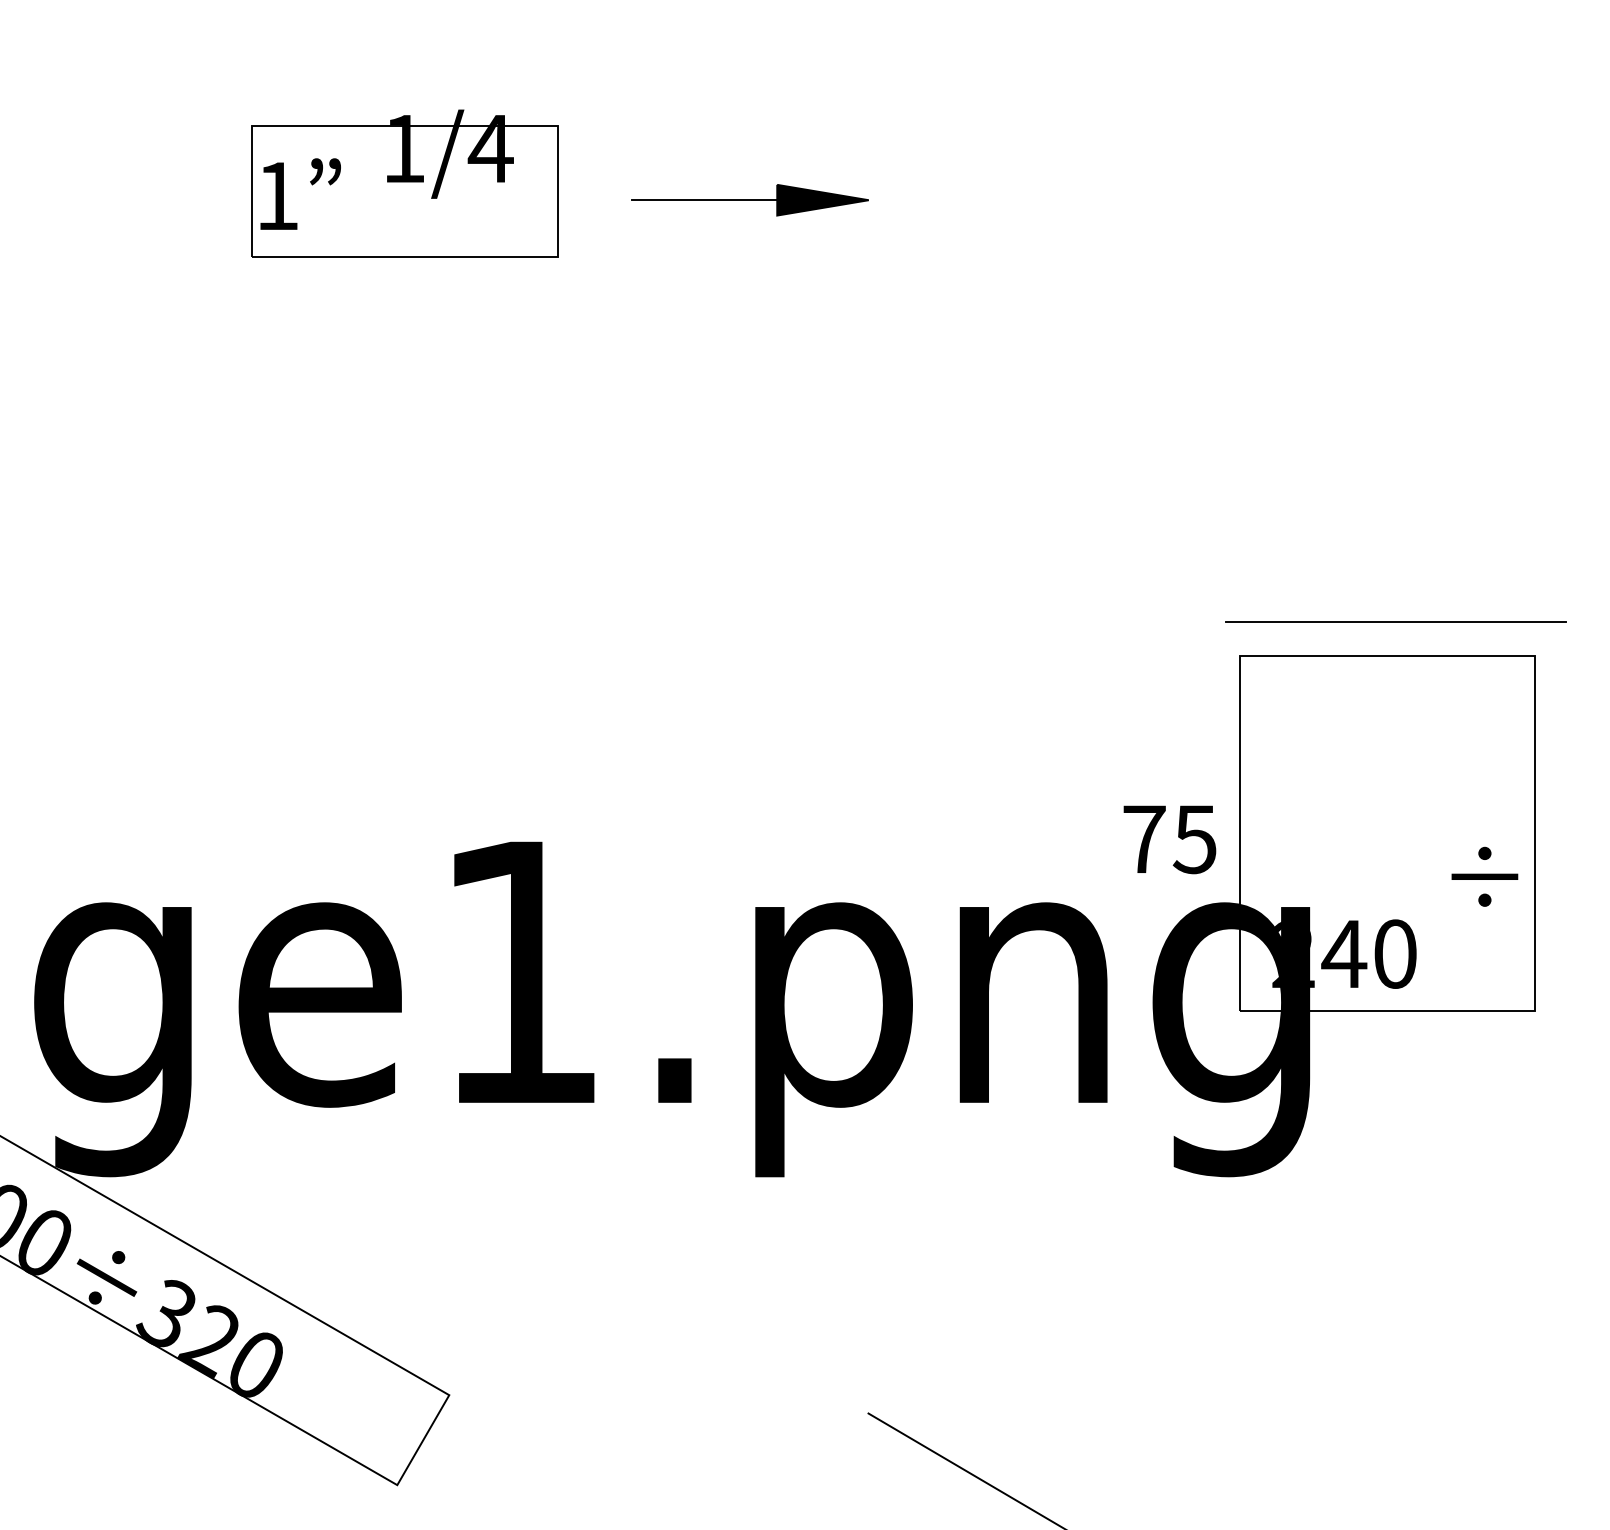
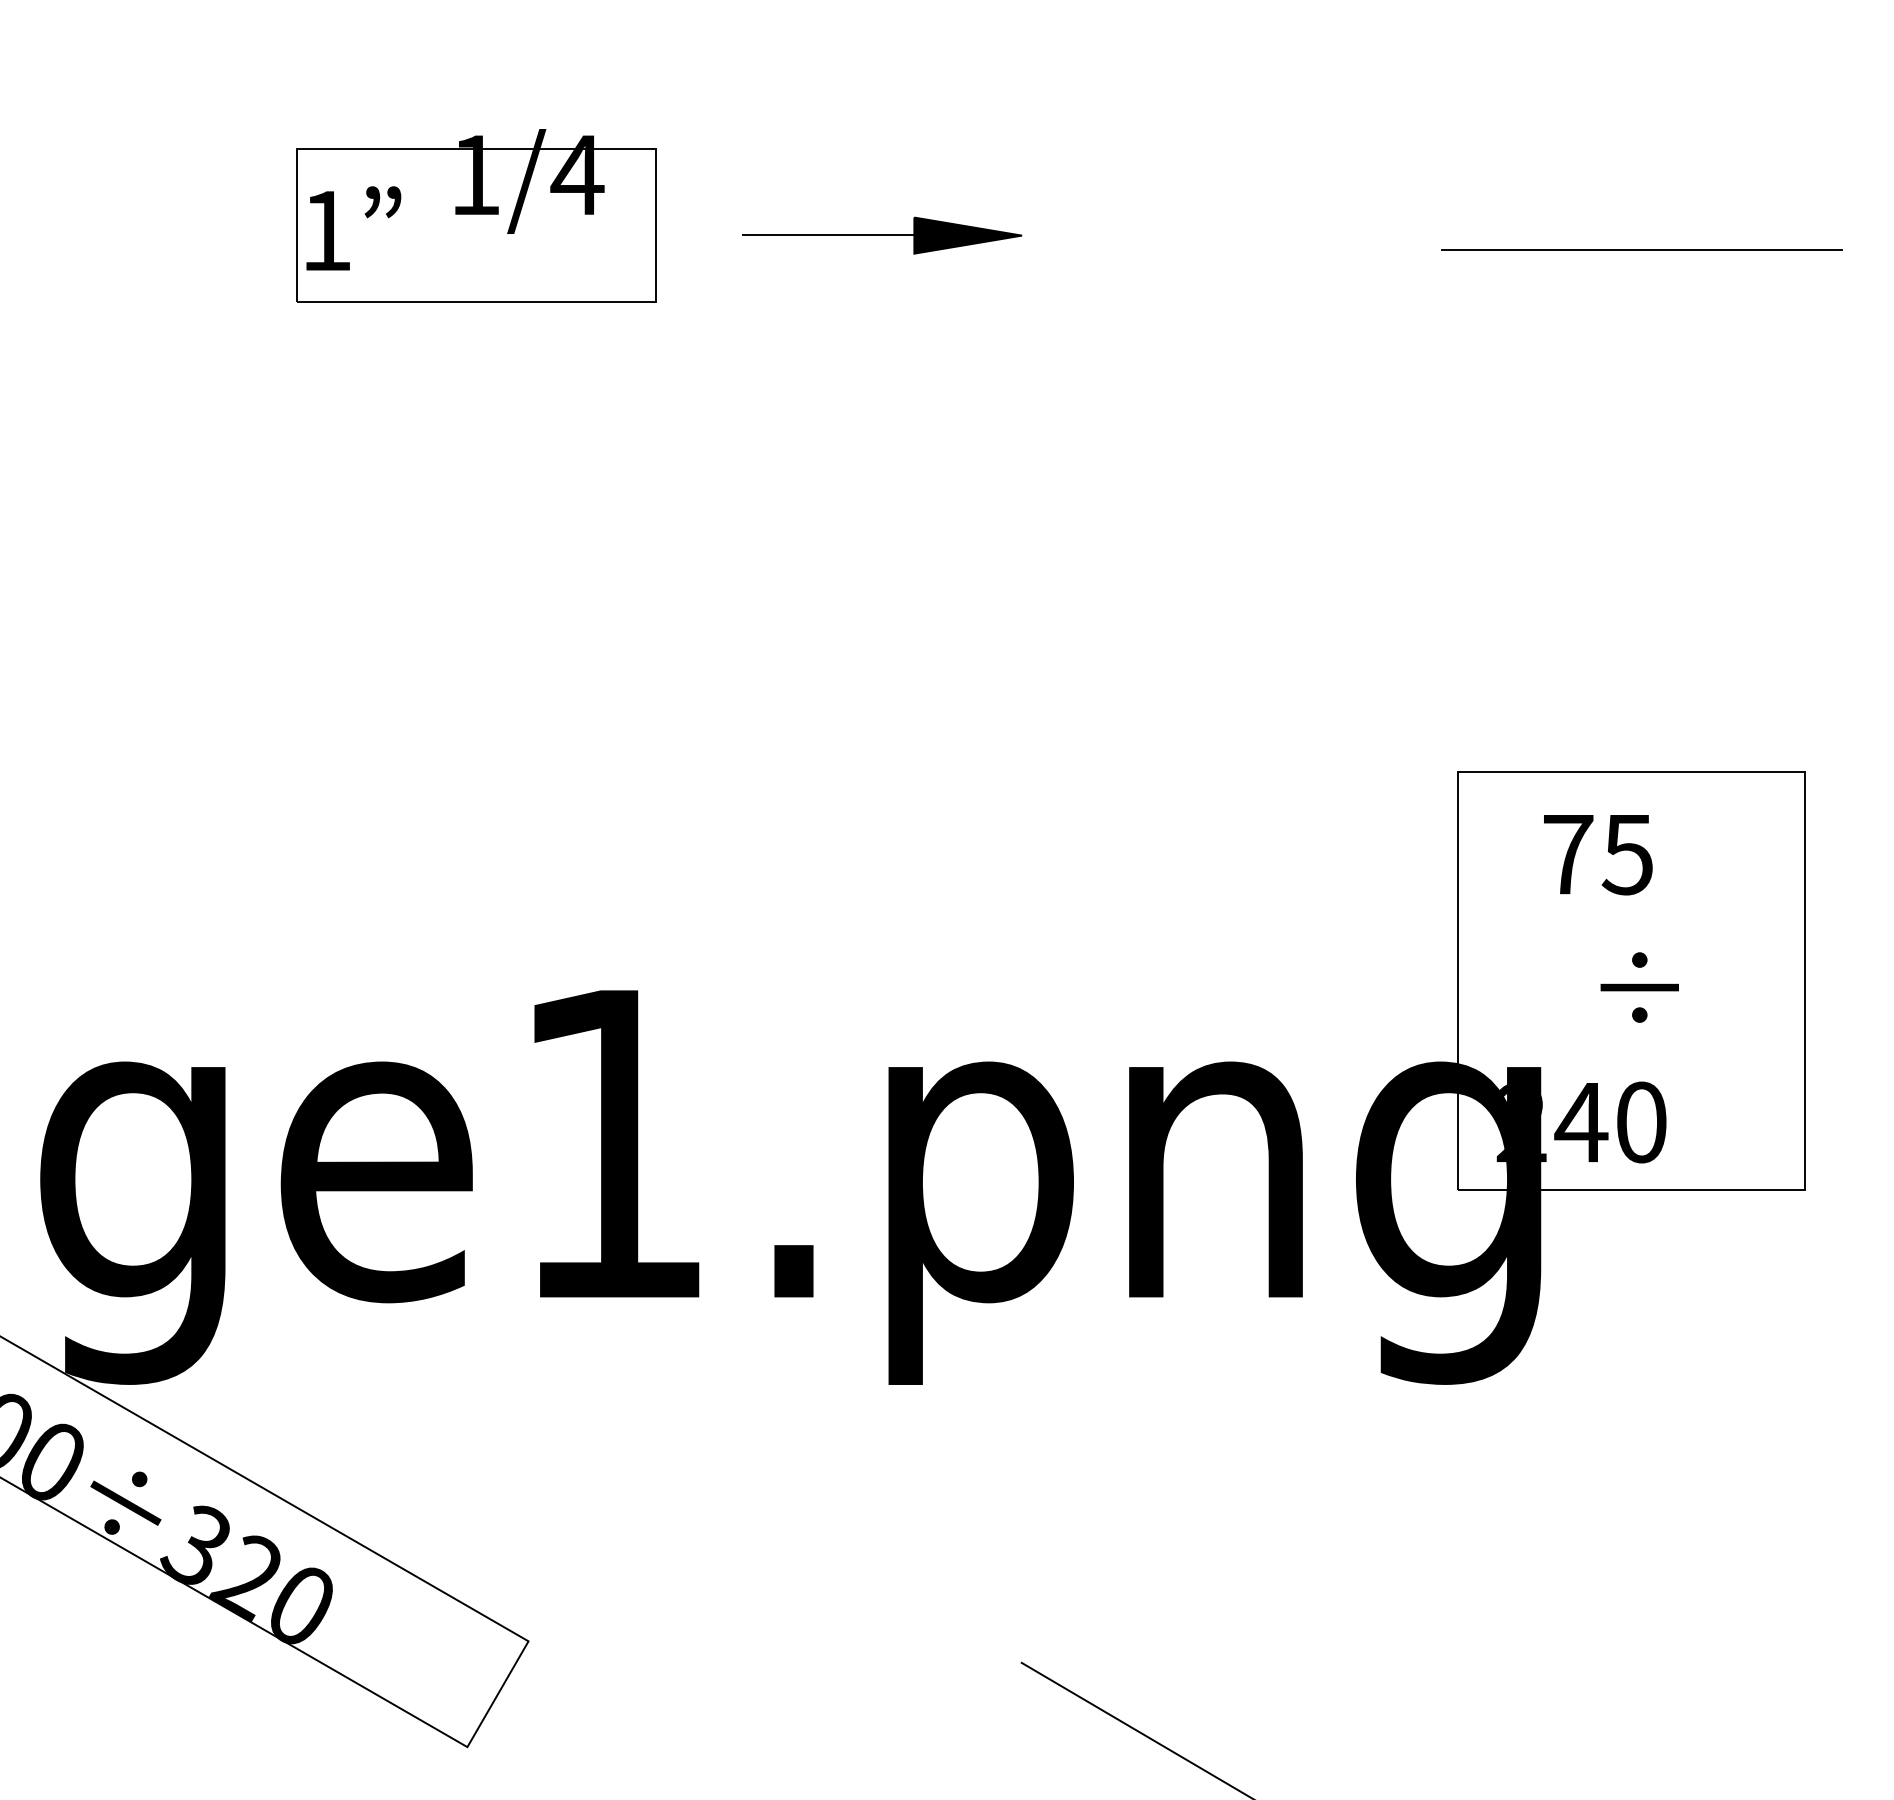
line: (1395, 621) -> (1641, 249), moved
text: (1170, 840) -> (1598, 855), moved
text: (1484, 876) -> (1639, 987), moved

